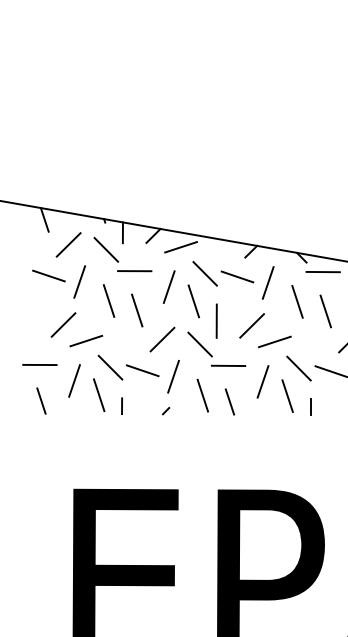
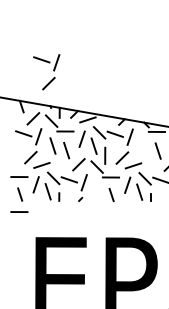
part: (110, 147) -> (53, 71), added
line: (297, 302) -> (144, 146), removed
line: (202, 394) -> (98, 191), removed
line: (40, 435) -> (19, 211), added

